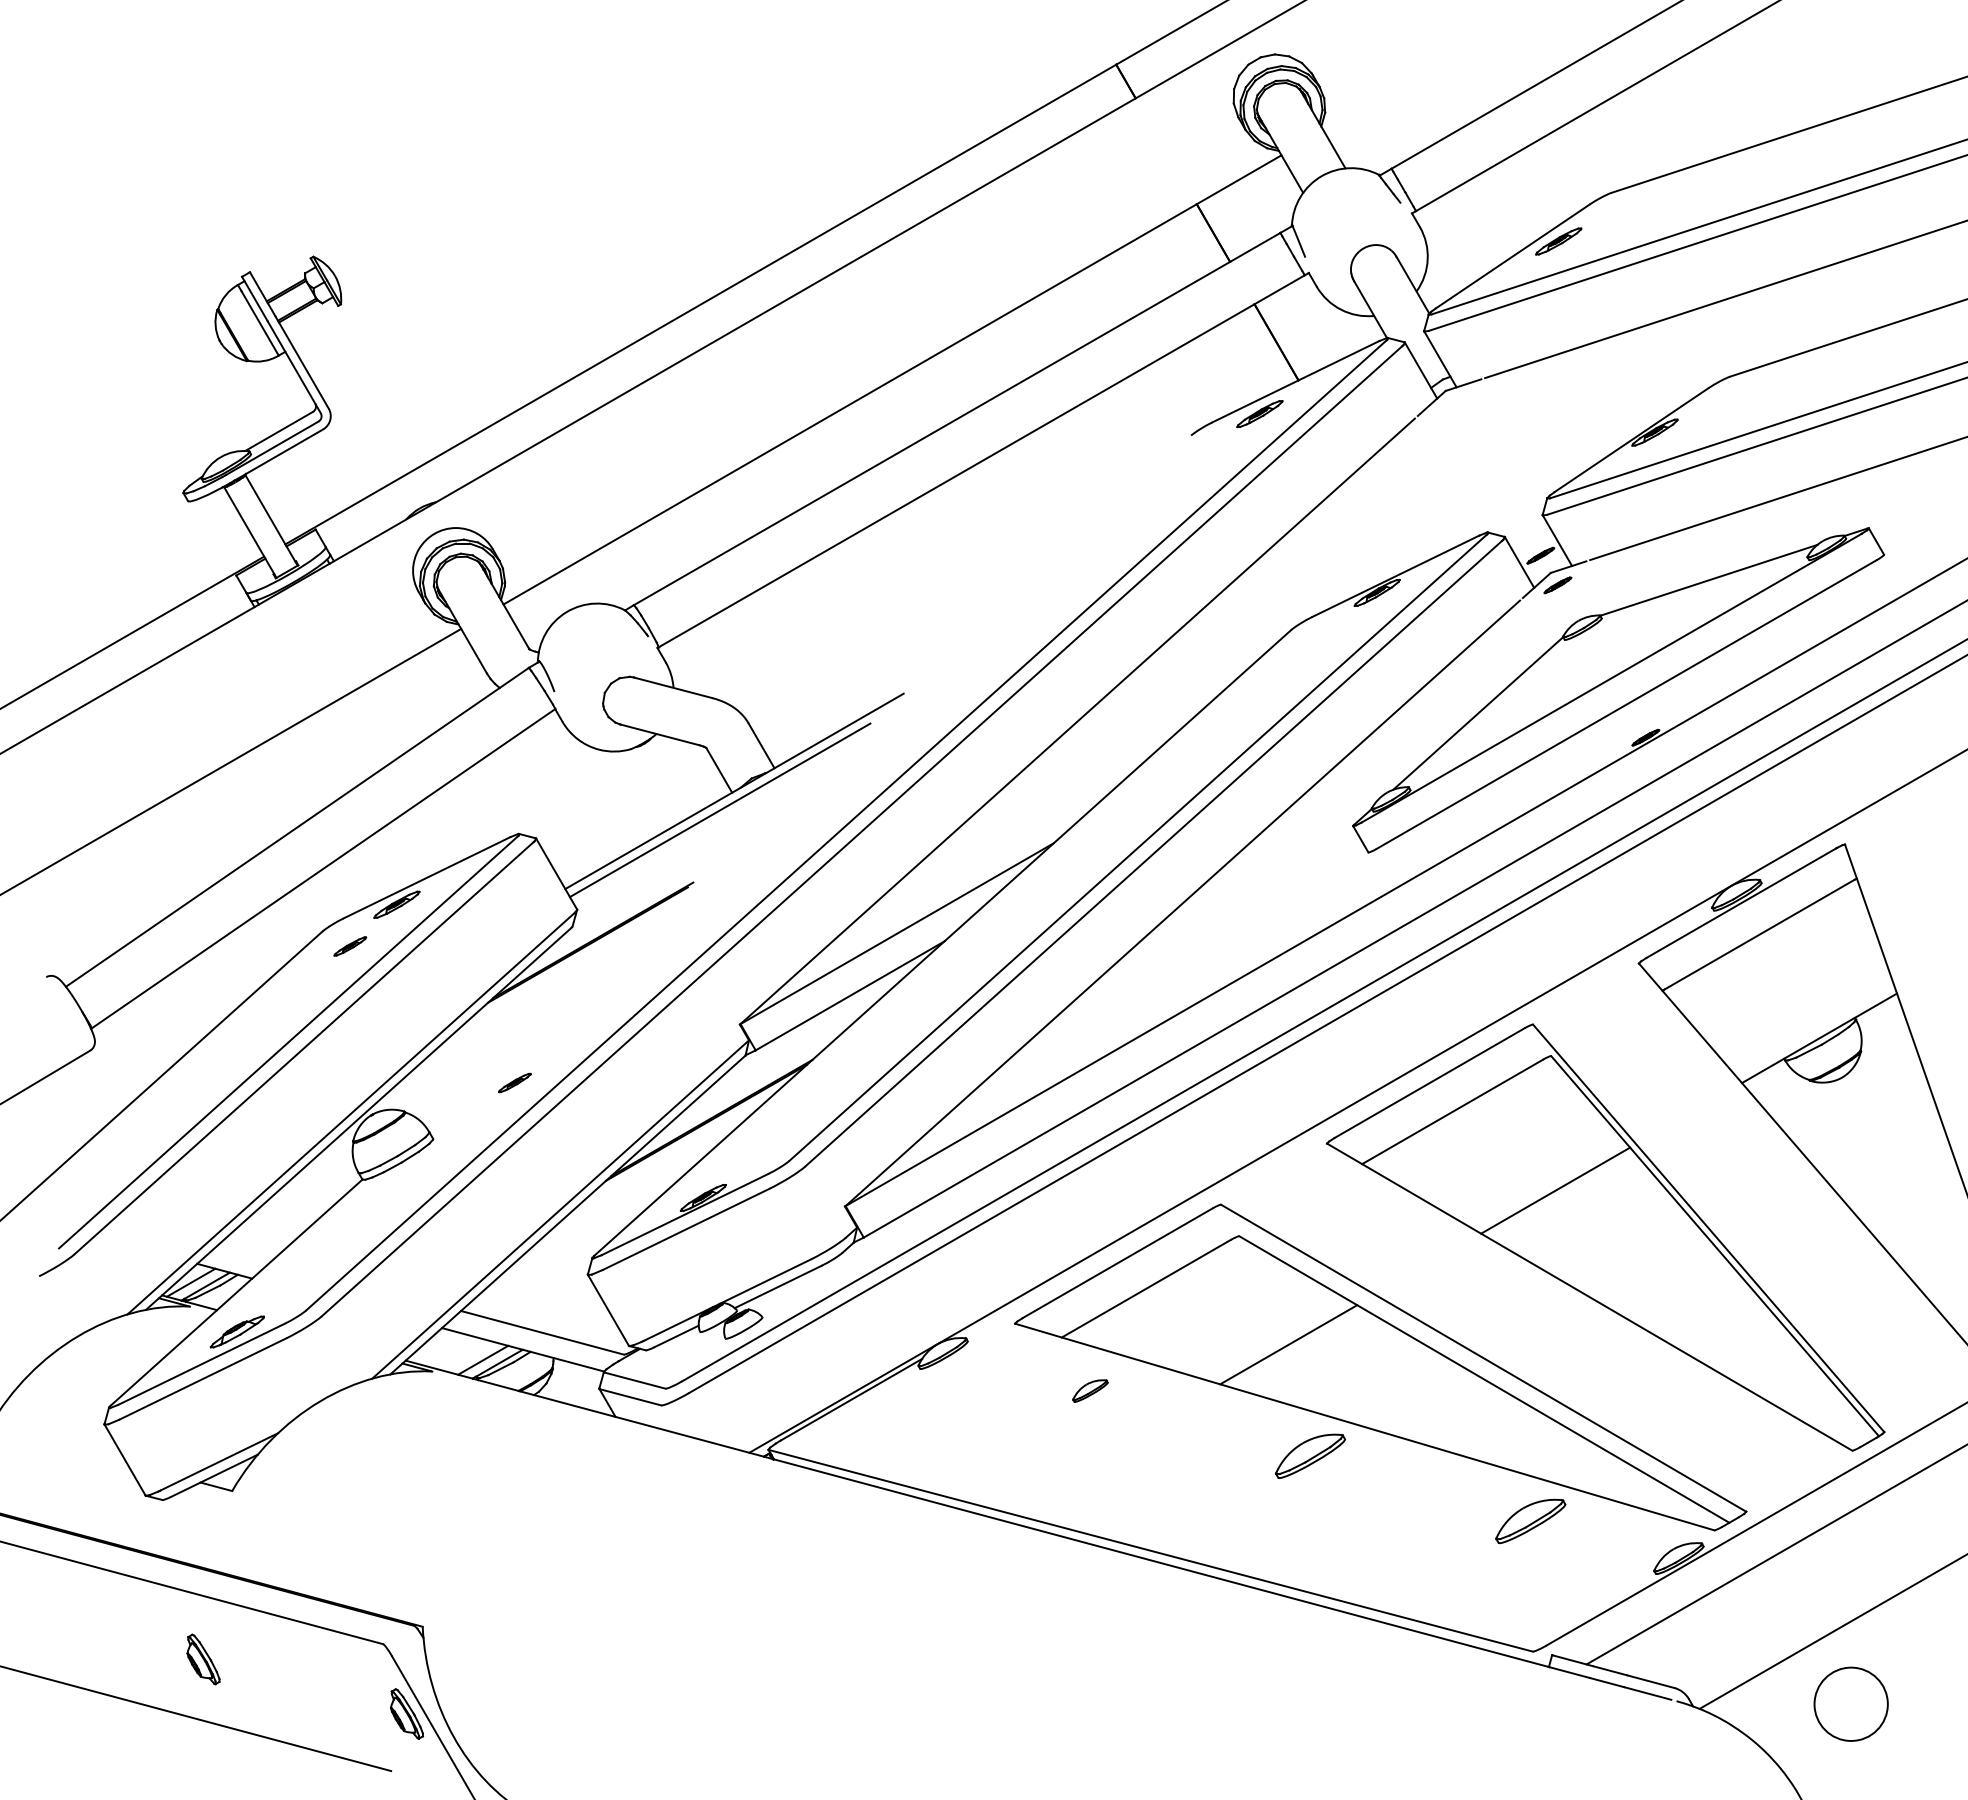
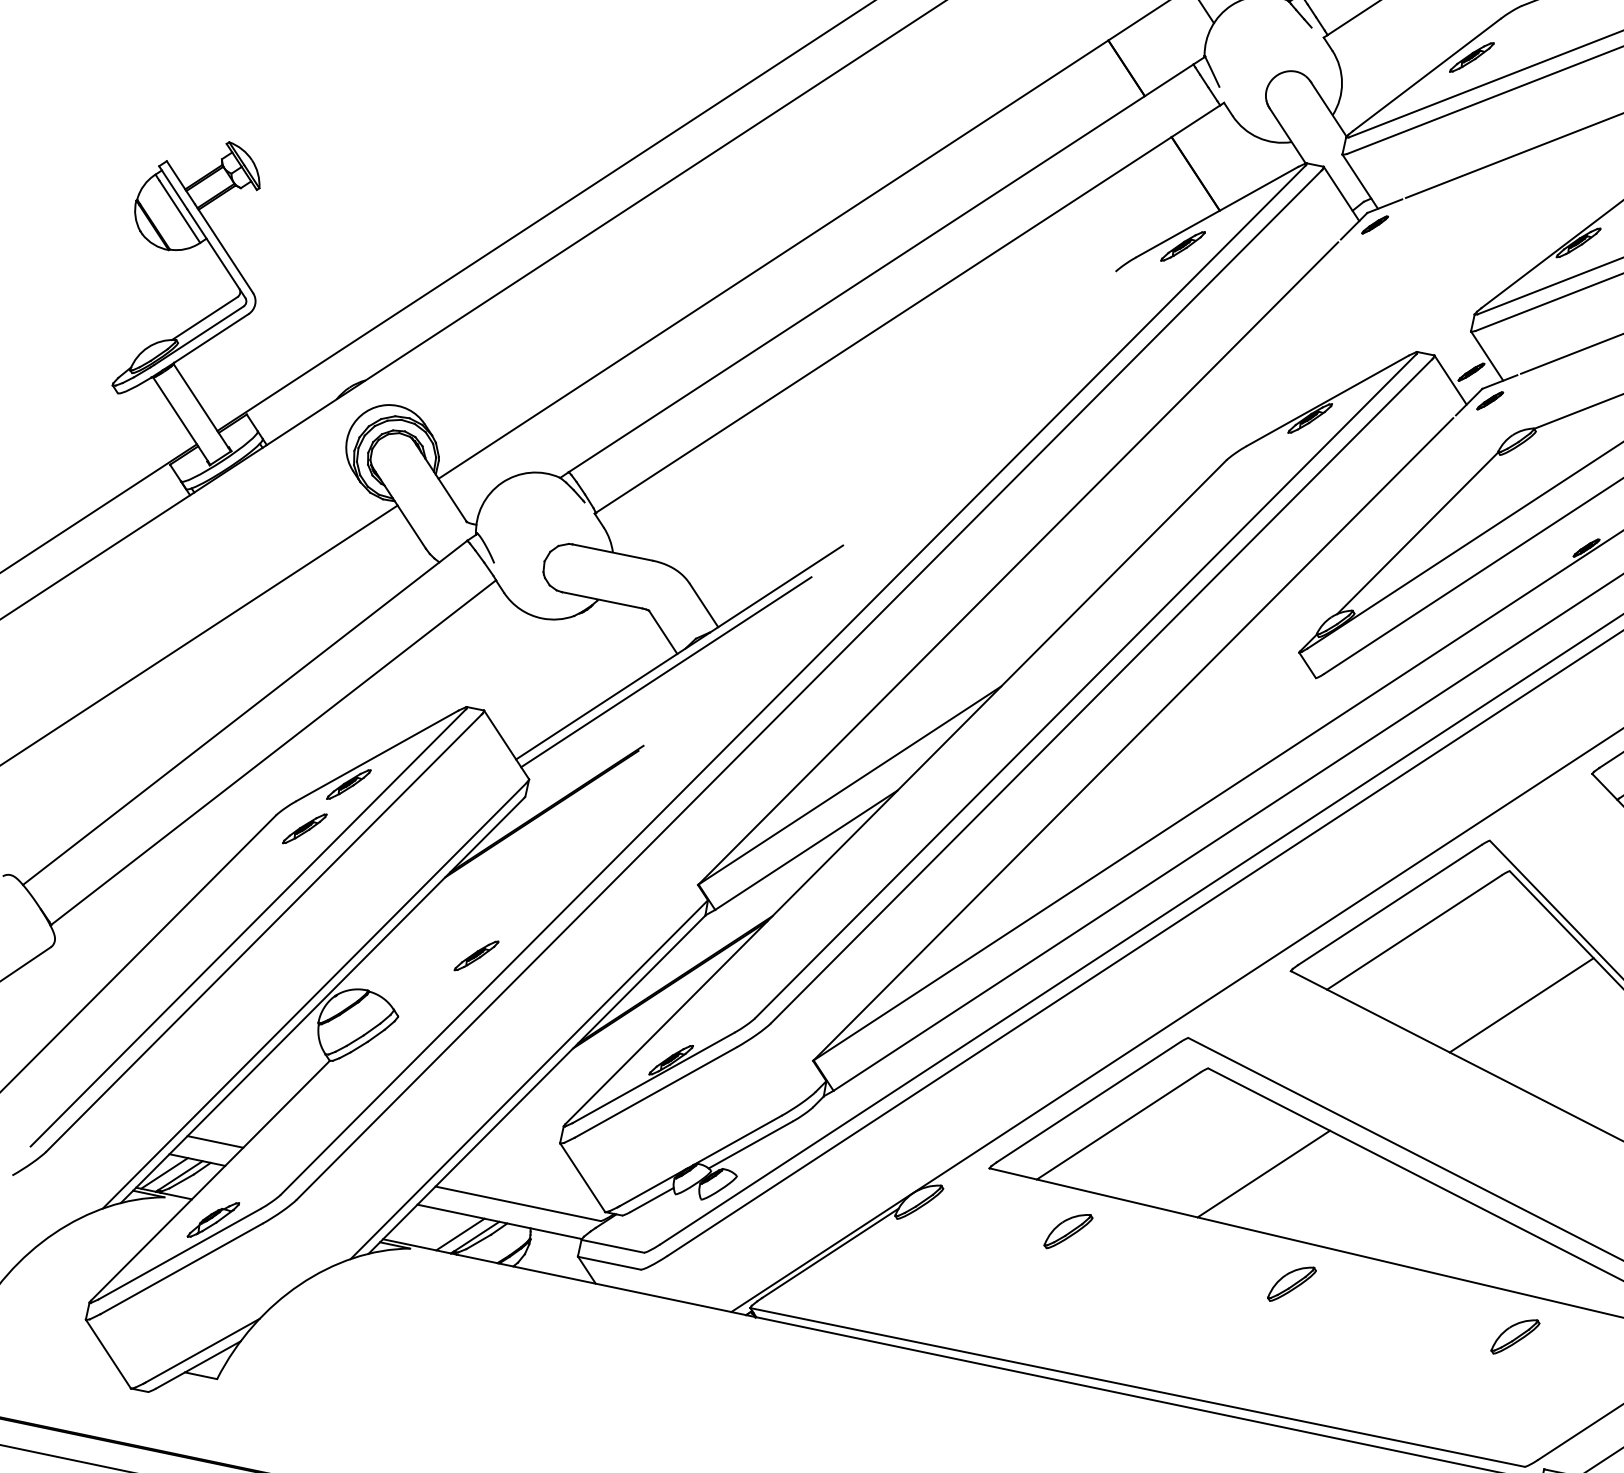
part: (1452, 403) -> (1374, 225), added
part: (349, 946) -> (303, 828), size x1.43
part: (514, 1082) -> (476, 955), size x1.43
line: (243, 1253) -> (215, 1141), added
part: (1090, 1390) -> (1068, 1230), size x1.43
part: (1310, 1455) -> (1291, 1283), size x0.71
part: (1530, 1520) -> (1515, 1336), size x0.71

